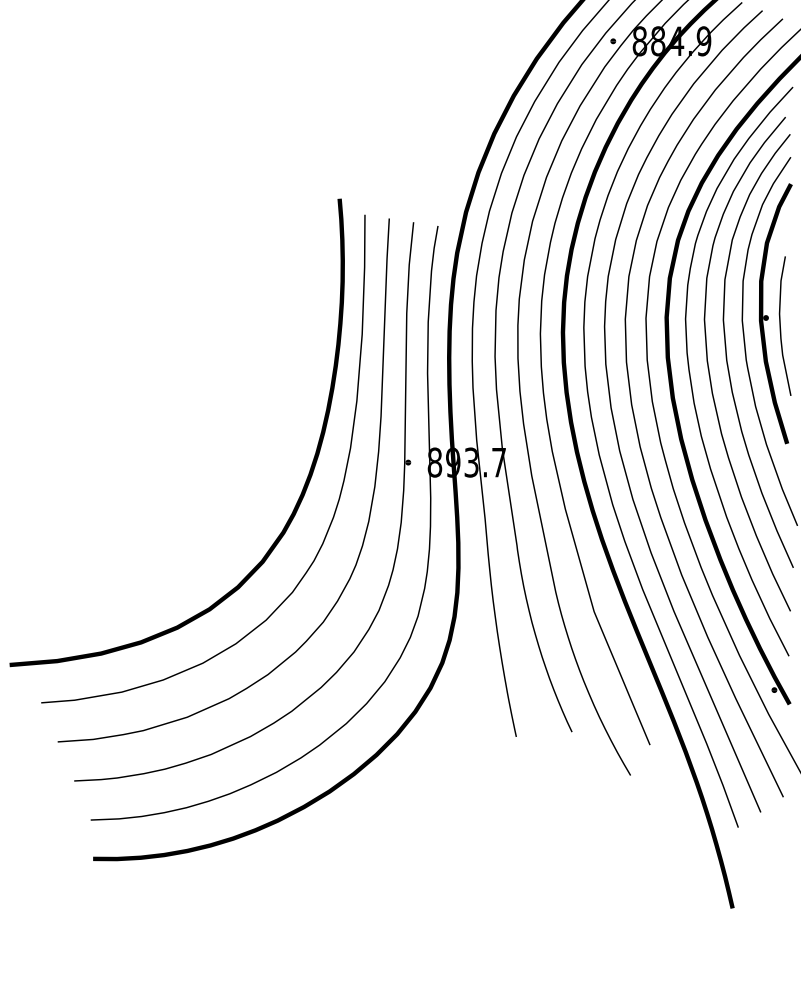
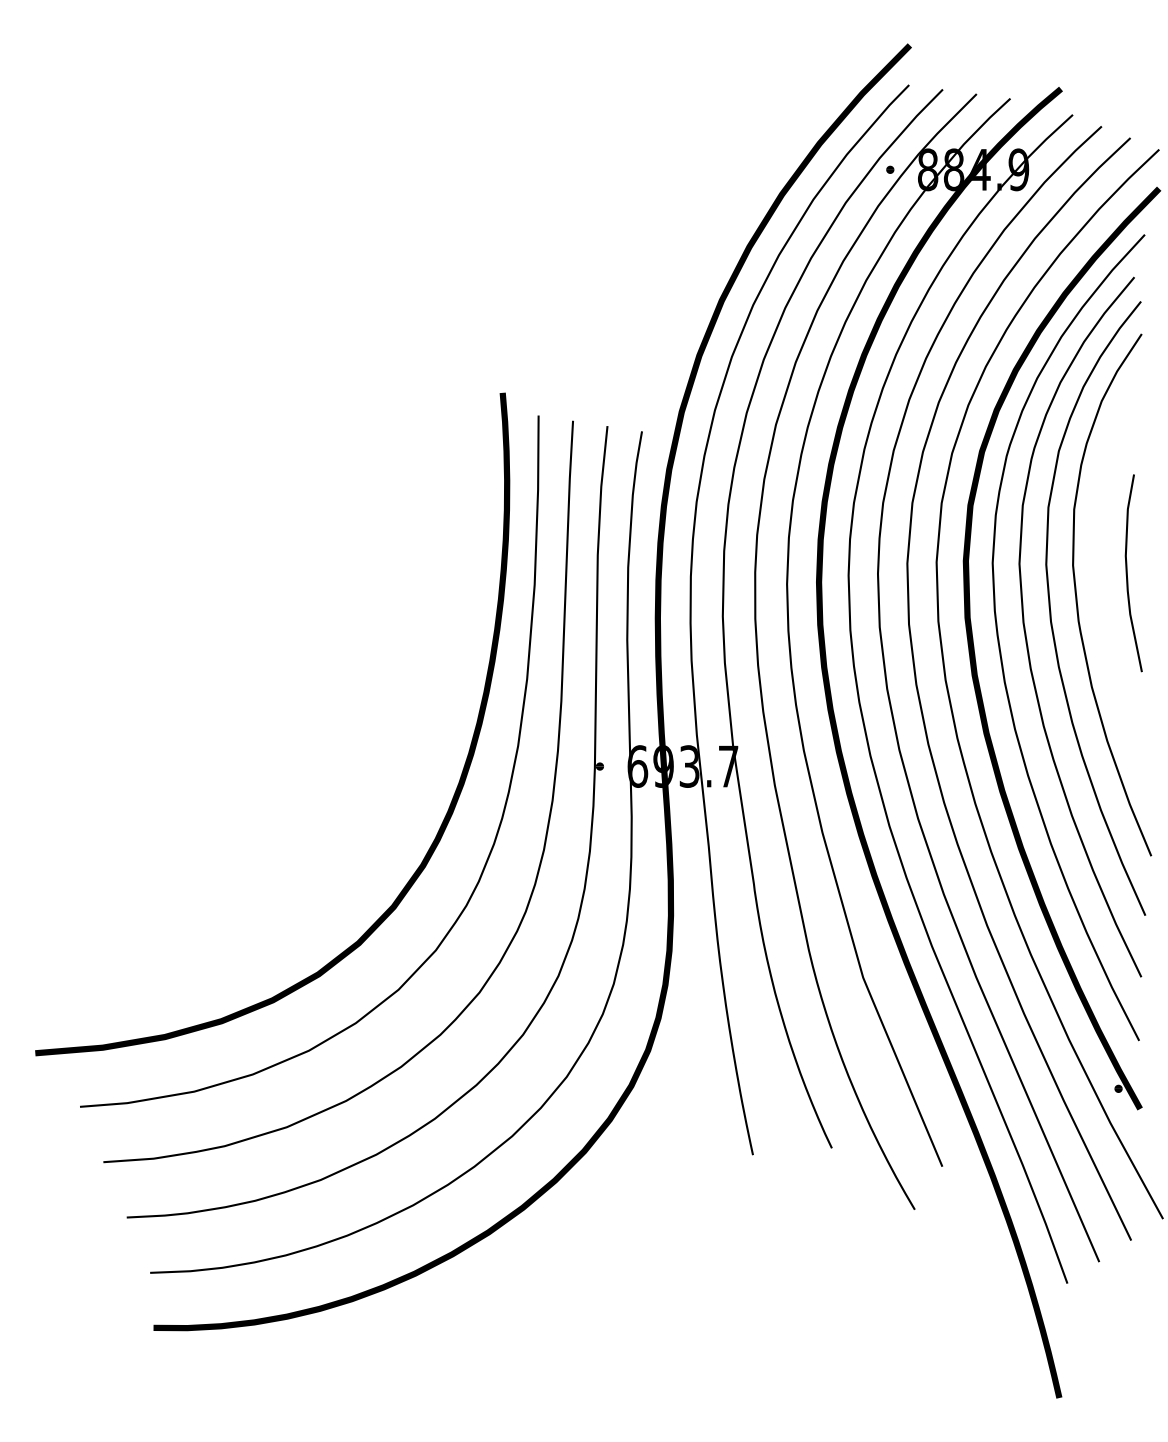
part: (768, 316) -> (1110, 559), removed
text: (434, 462) -> (637, 766), 893.7 -> 693.7

